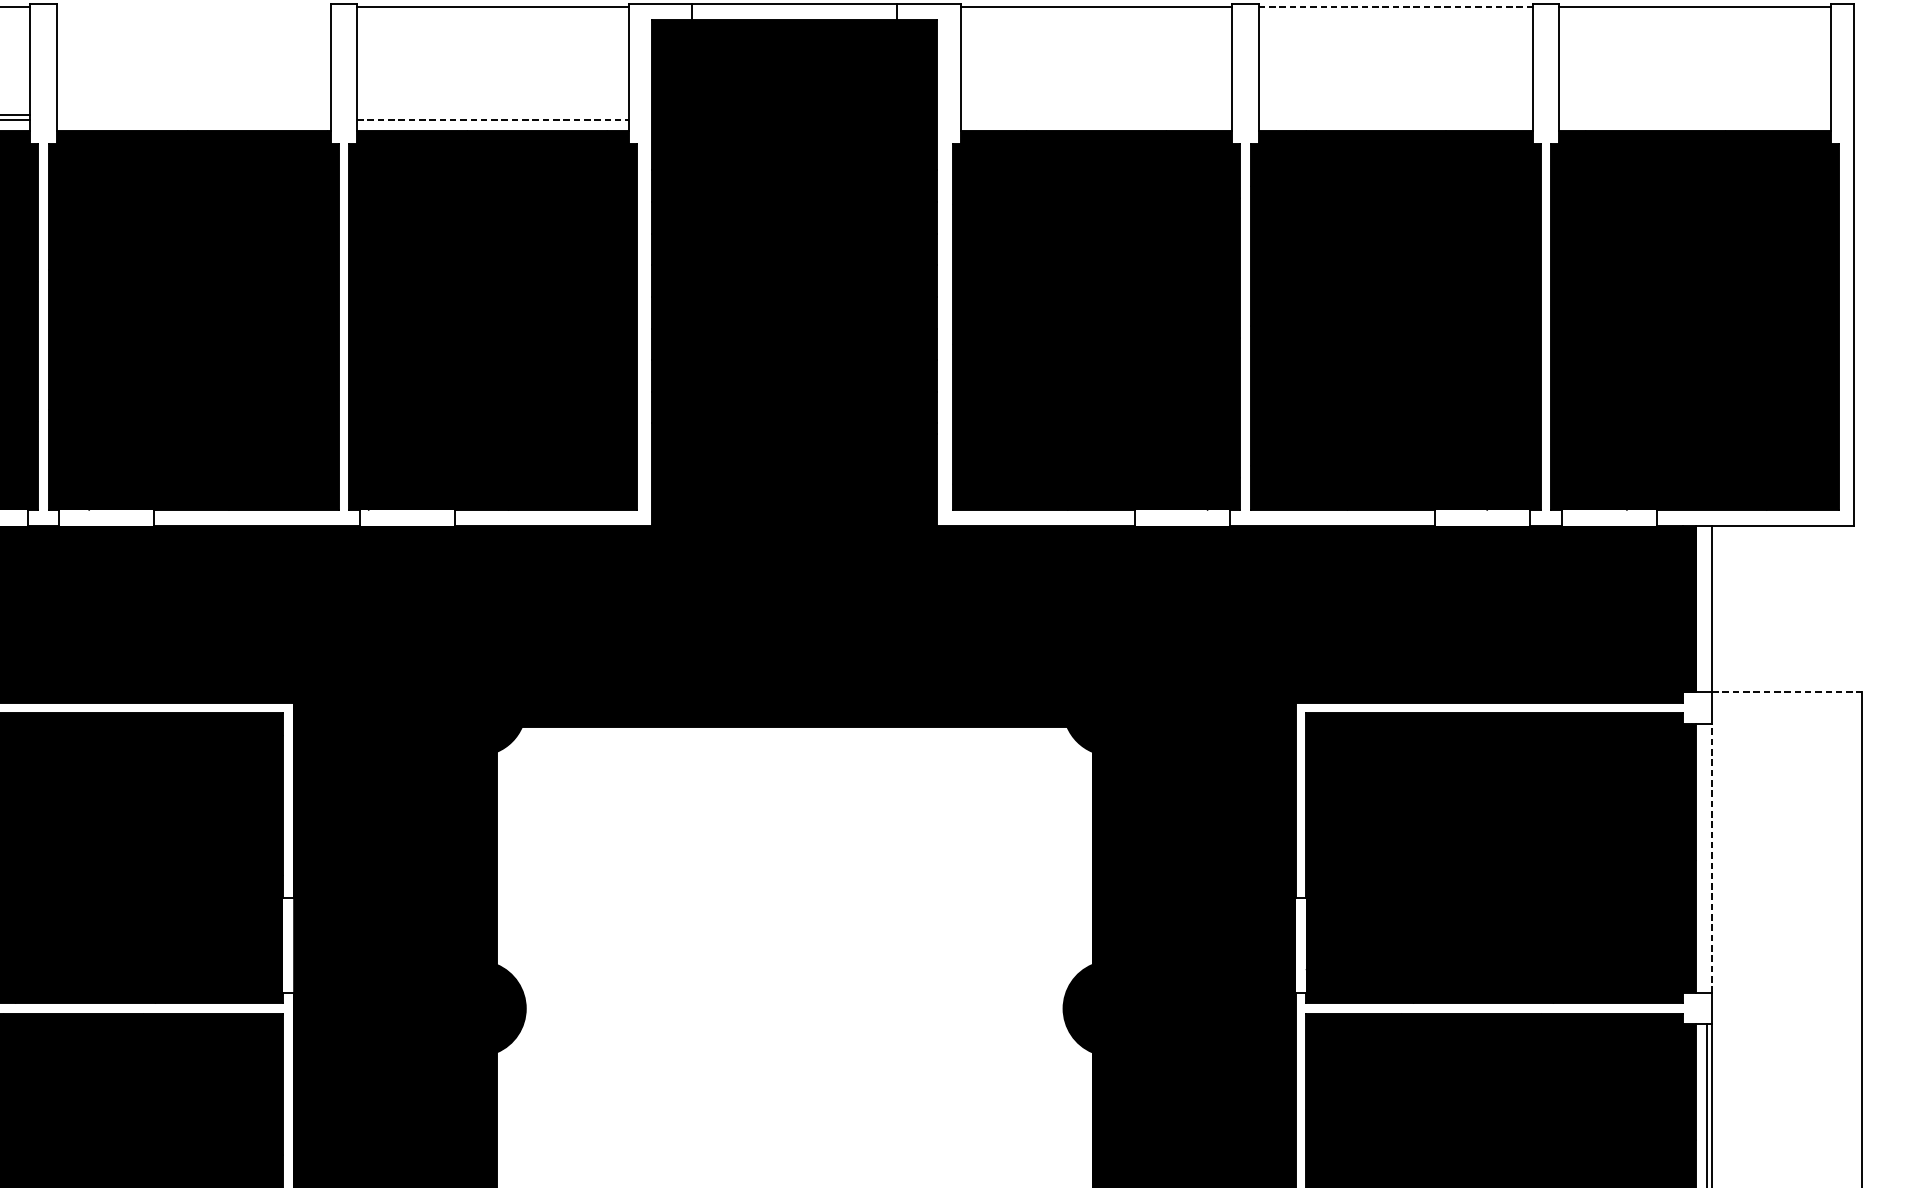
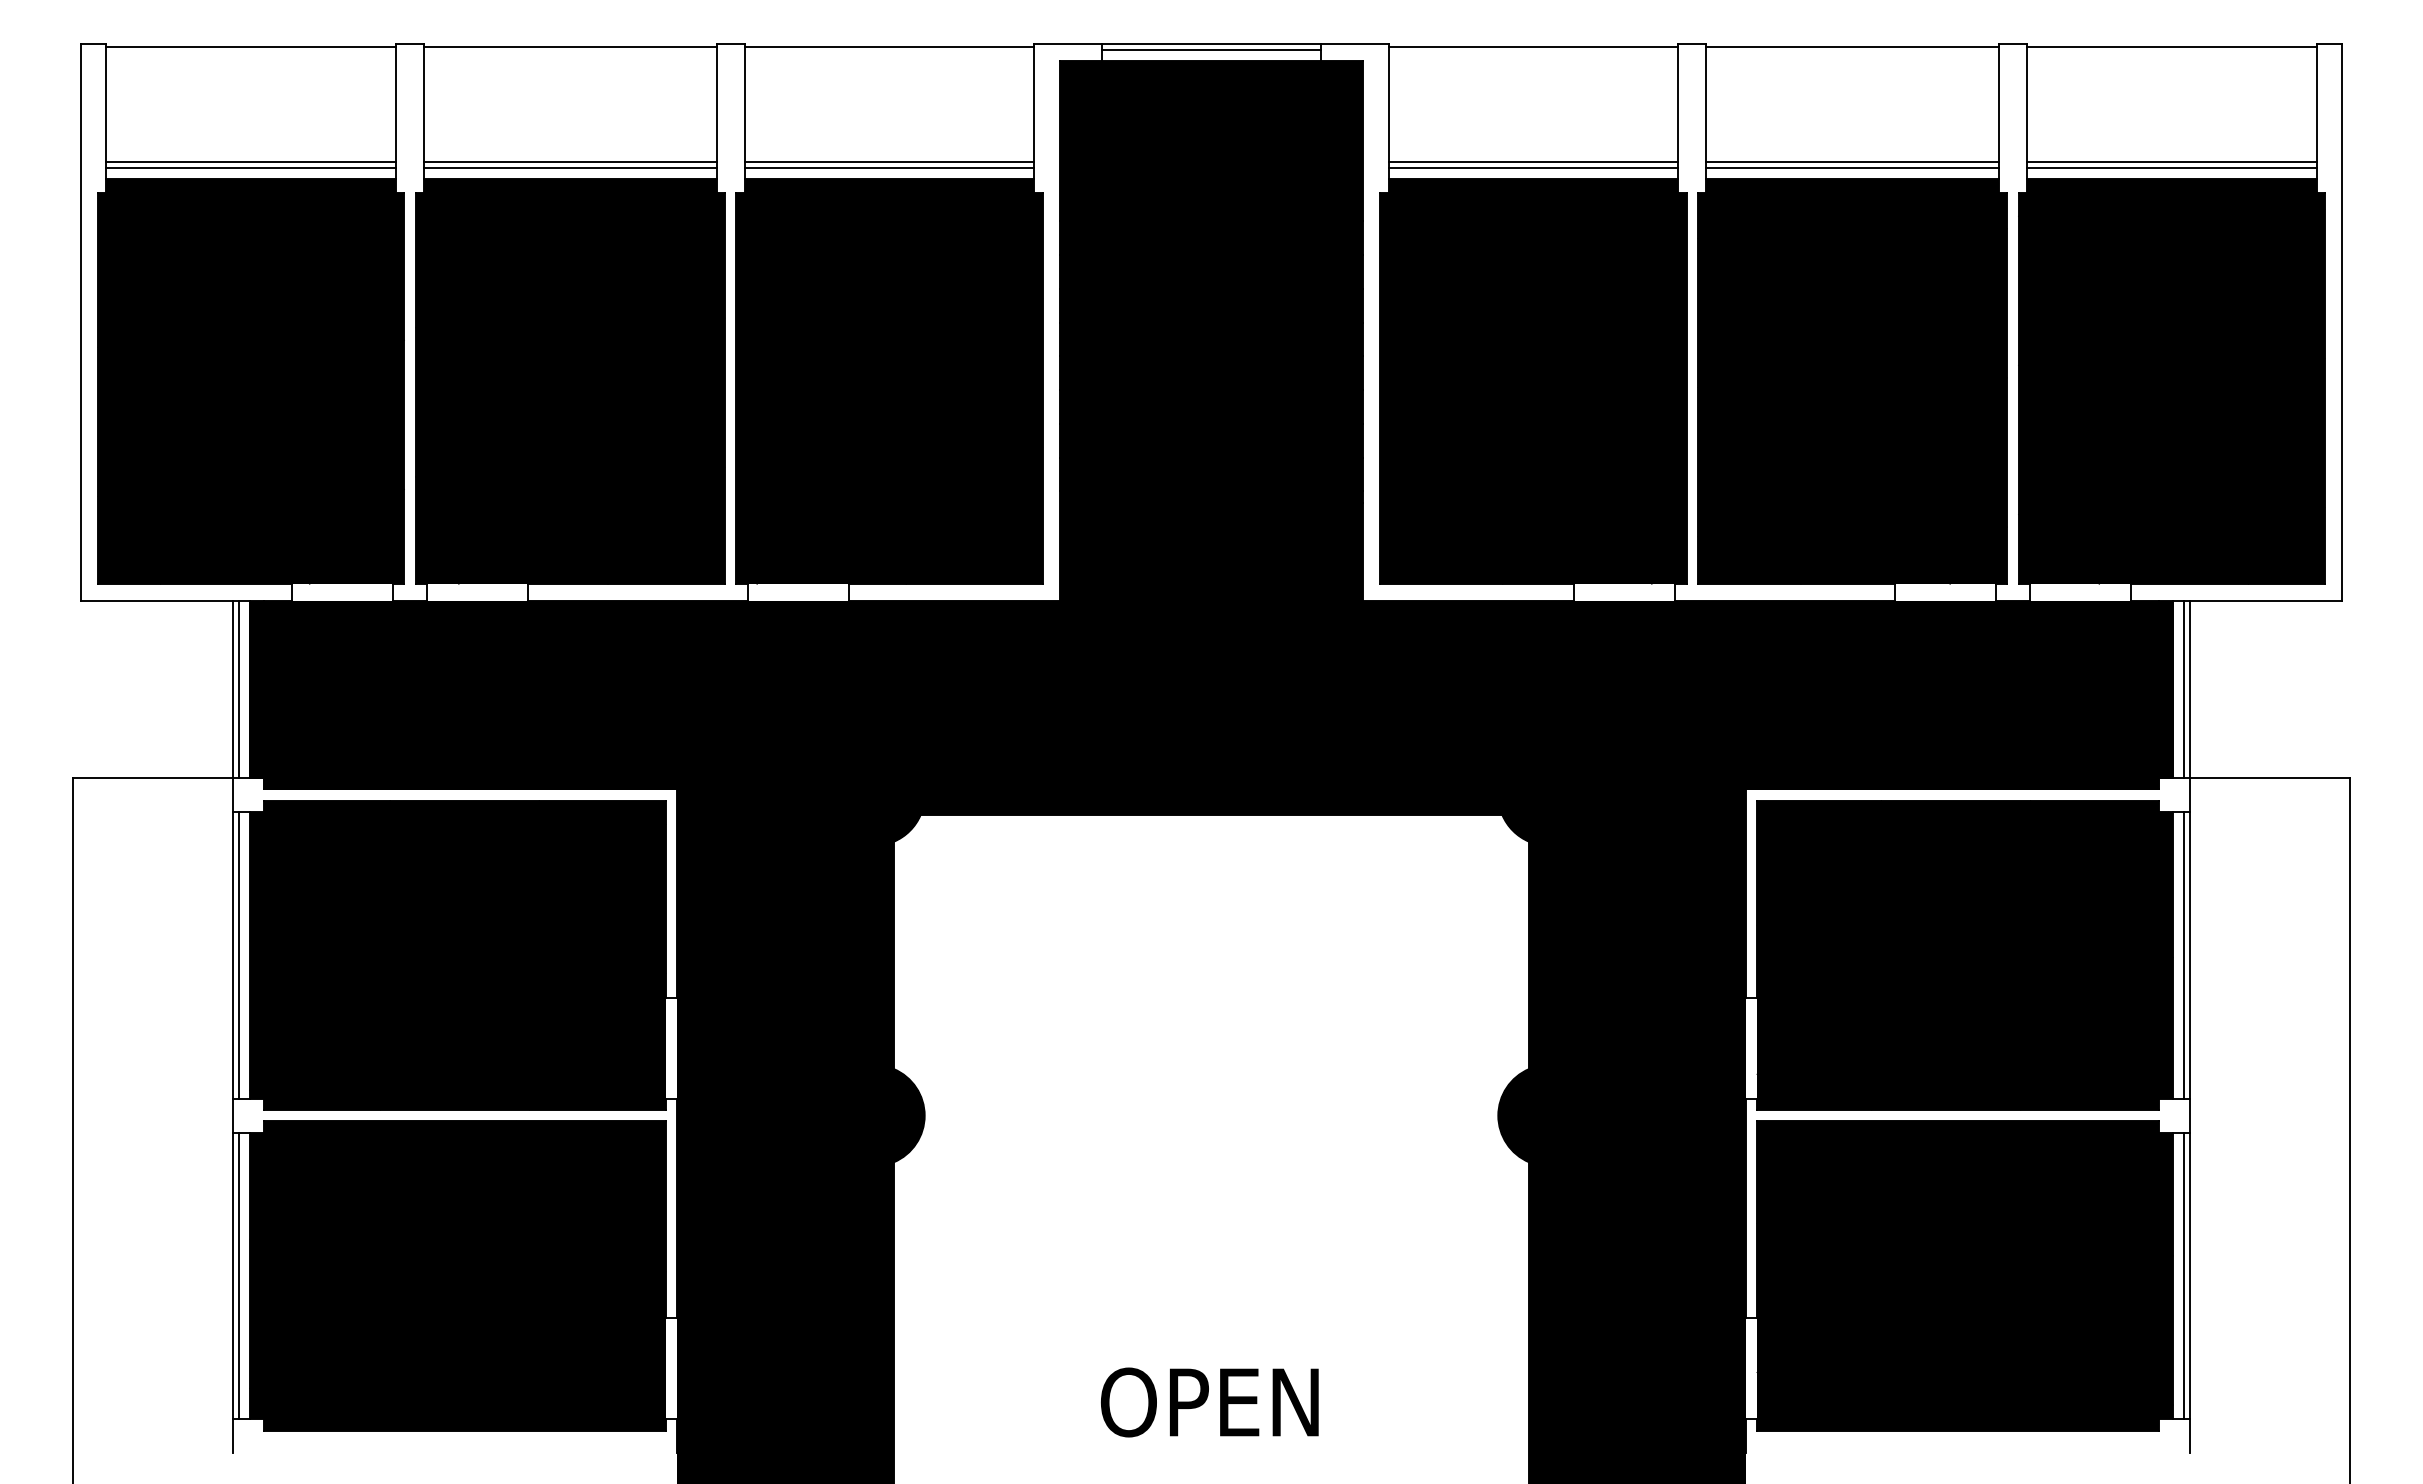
line: (193, 7) -> (570, 47), added
line: (1396, 7) -> (1853, 47), dashed -> solid
line: (794, 9) -> (1211, 49), added
line: (193, 115) -> (570, 162), added
line: (492, 115) -> (889, 162), added
line: (1096, 115) -> (1533, 162), added
line: (1395, 115) -> (1852, 162), added
line: (1694, 115) -> (2171, 162), added
line: (193, 120) -> (570, 168), added
line: (492, 120) -> (889, 168), dashed -> solid
line: (1096, 120) -> (1533, 168), added
line: (1395, 120) -> (1852, 168), added
line: (1694, 120) -> (2171, 168), added
line: (1706, 609) -> (2184, 689), added
line: (1787, 692) -> (2270, 778), dashed -> solid
line: (1706, 857) -> (2184, 954), added
line: (1712, 857) -> (2190, 954), dashed -> solid

